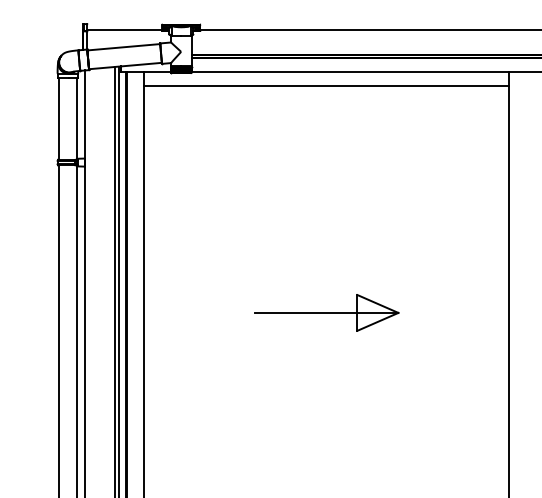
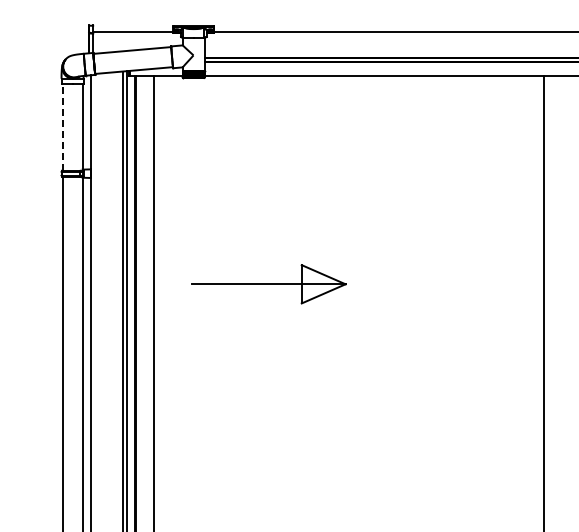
line: (326, 85) -> (348, 91), removed
line: (58, 119) -> (62, 127), solid -> dashed
part: (326, 313) -> (268, 284), moved

